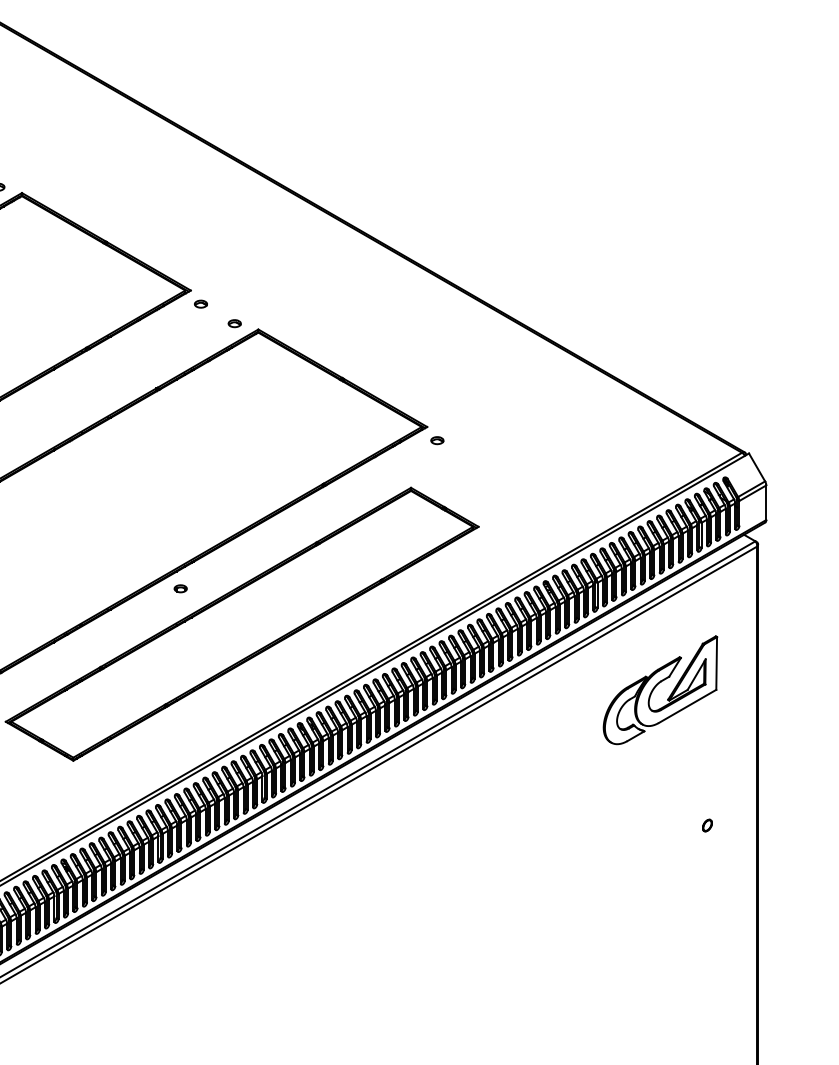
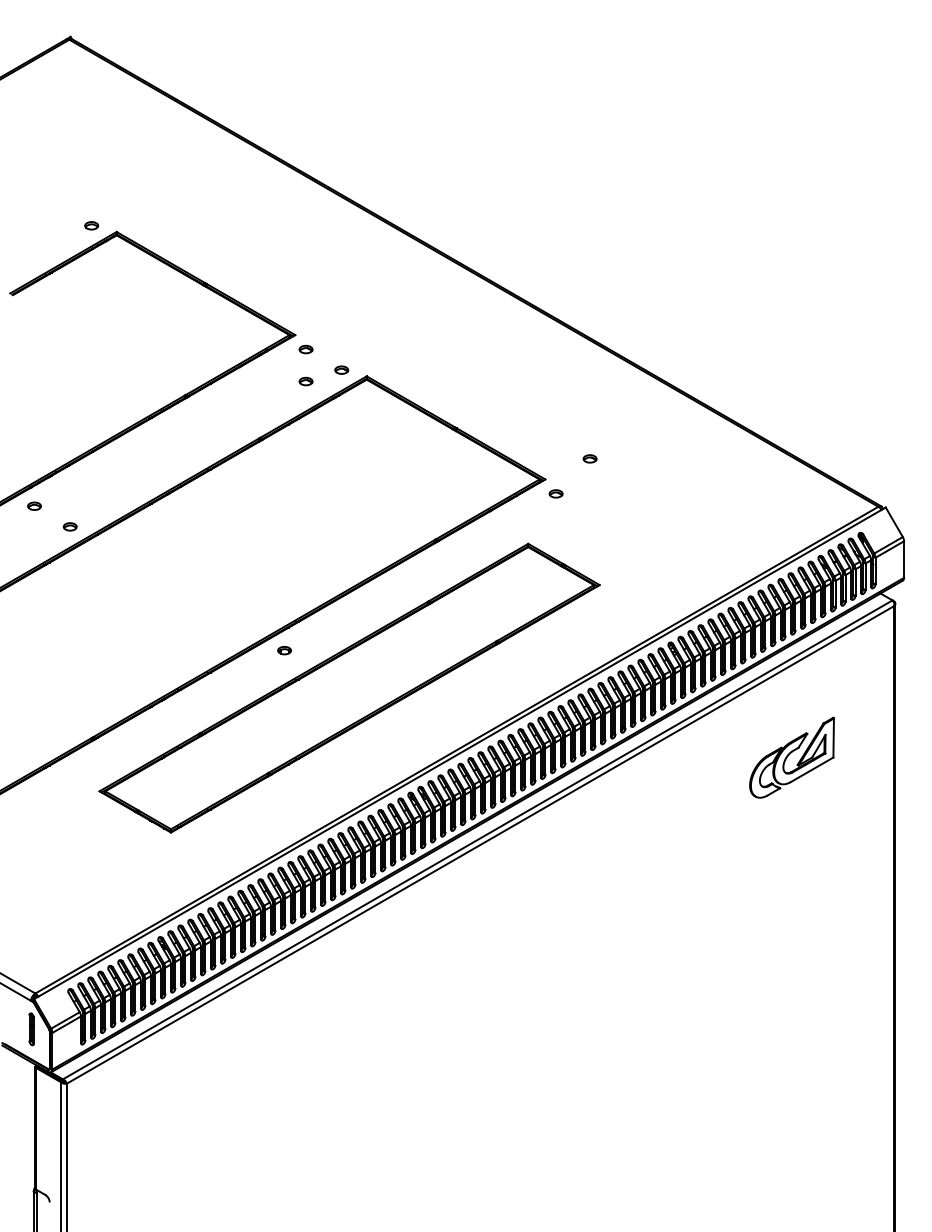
part: (200, 334) -> (305, 381), added
part: (468, 407) -> (589, 458), added
part: (659, 689) -> (791, 757), size x0.7
part: (707, 825) -> (841, 901), removed

